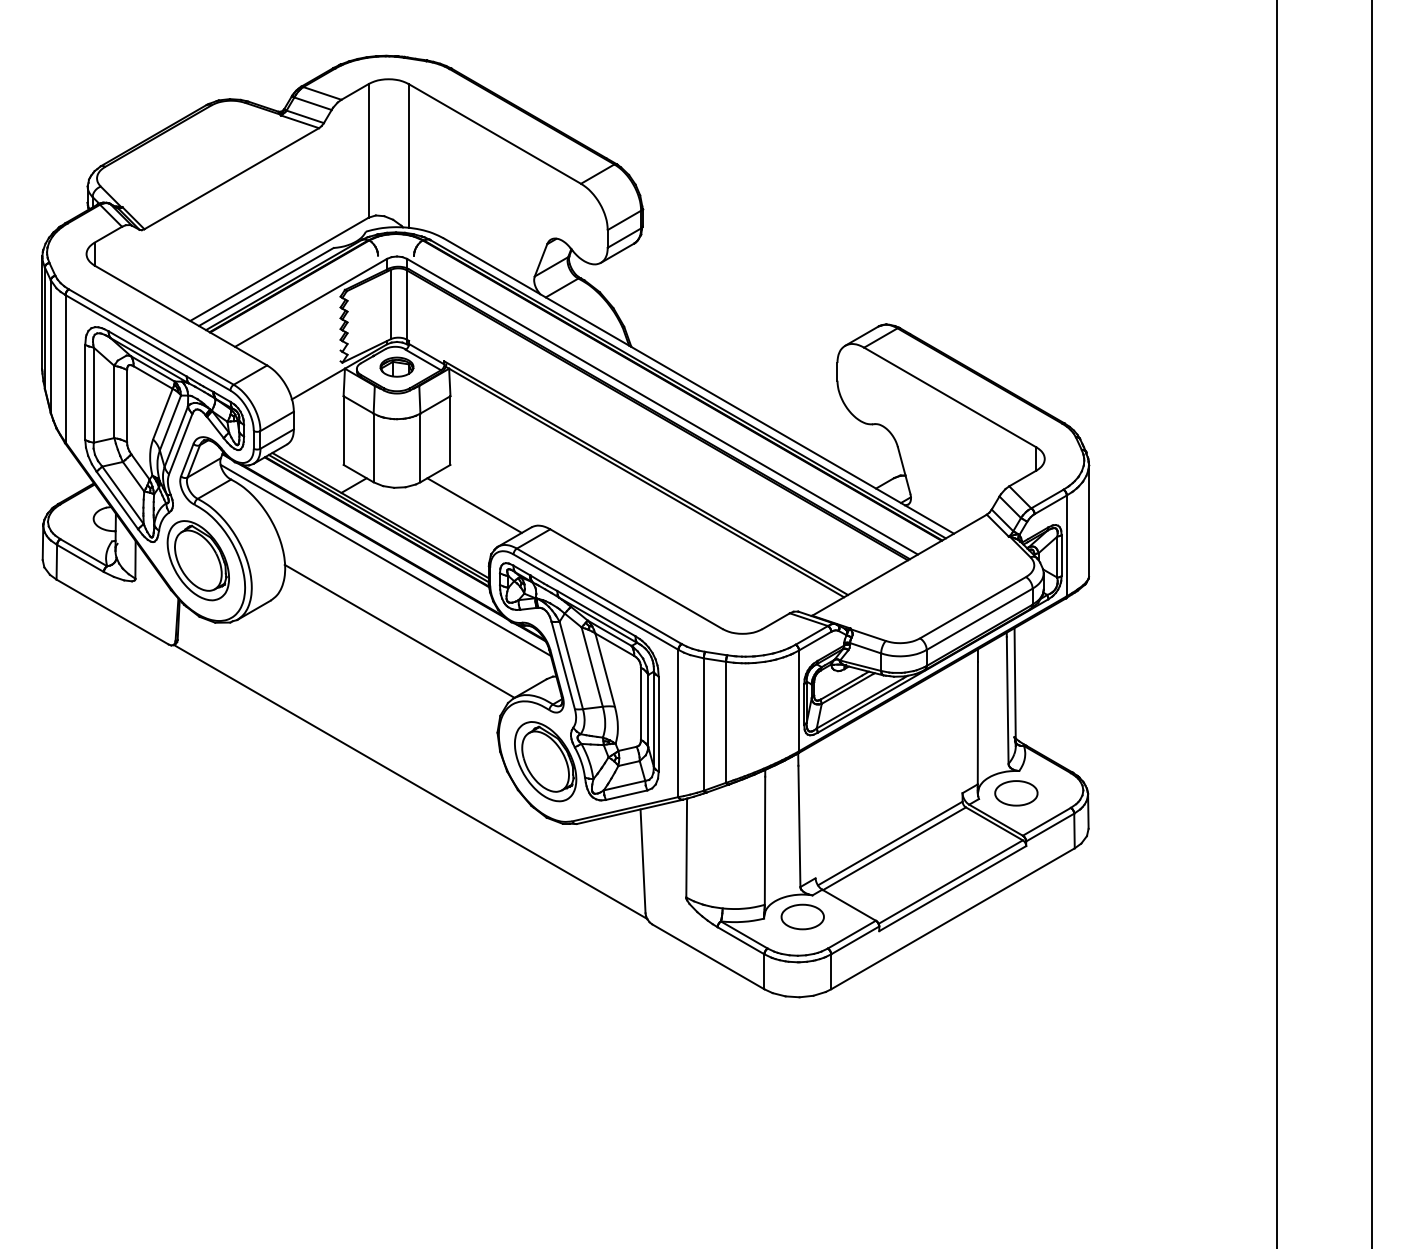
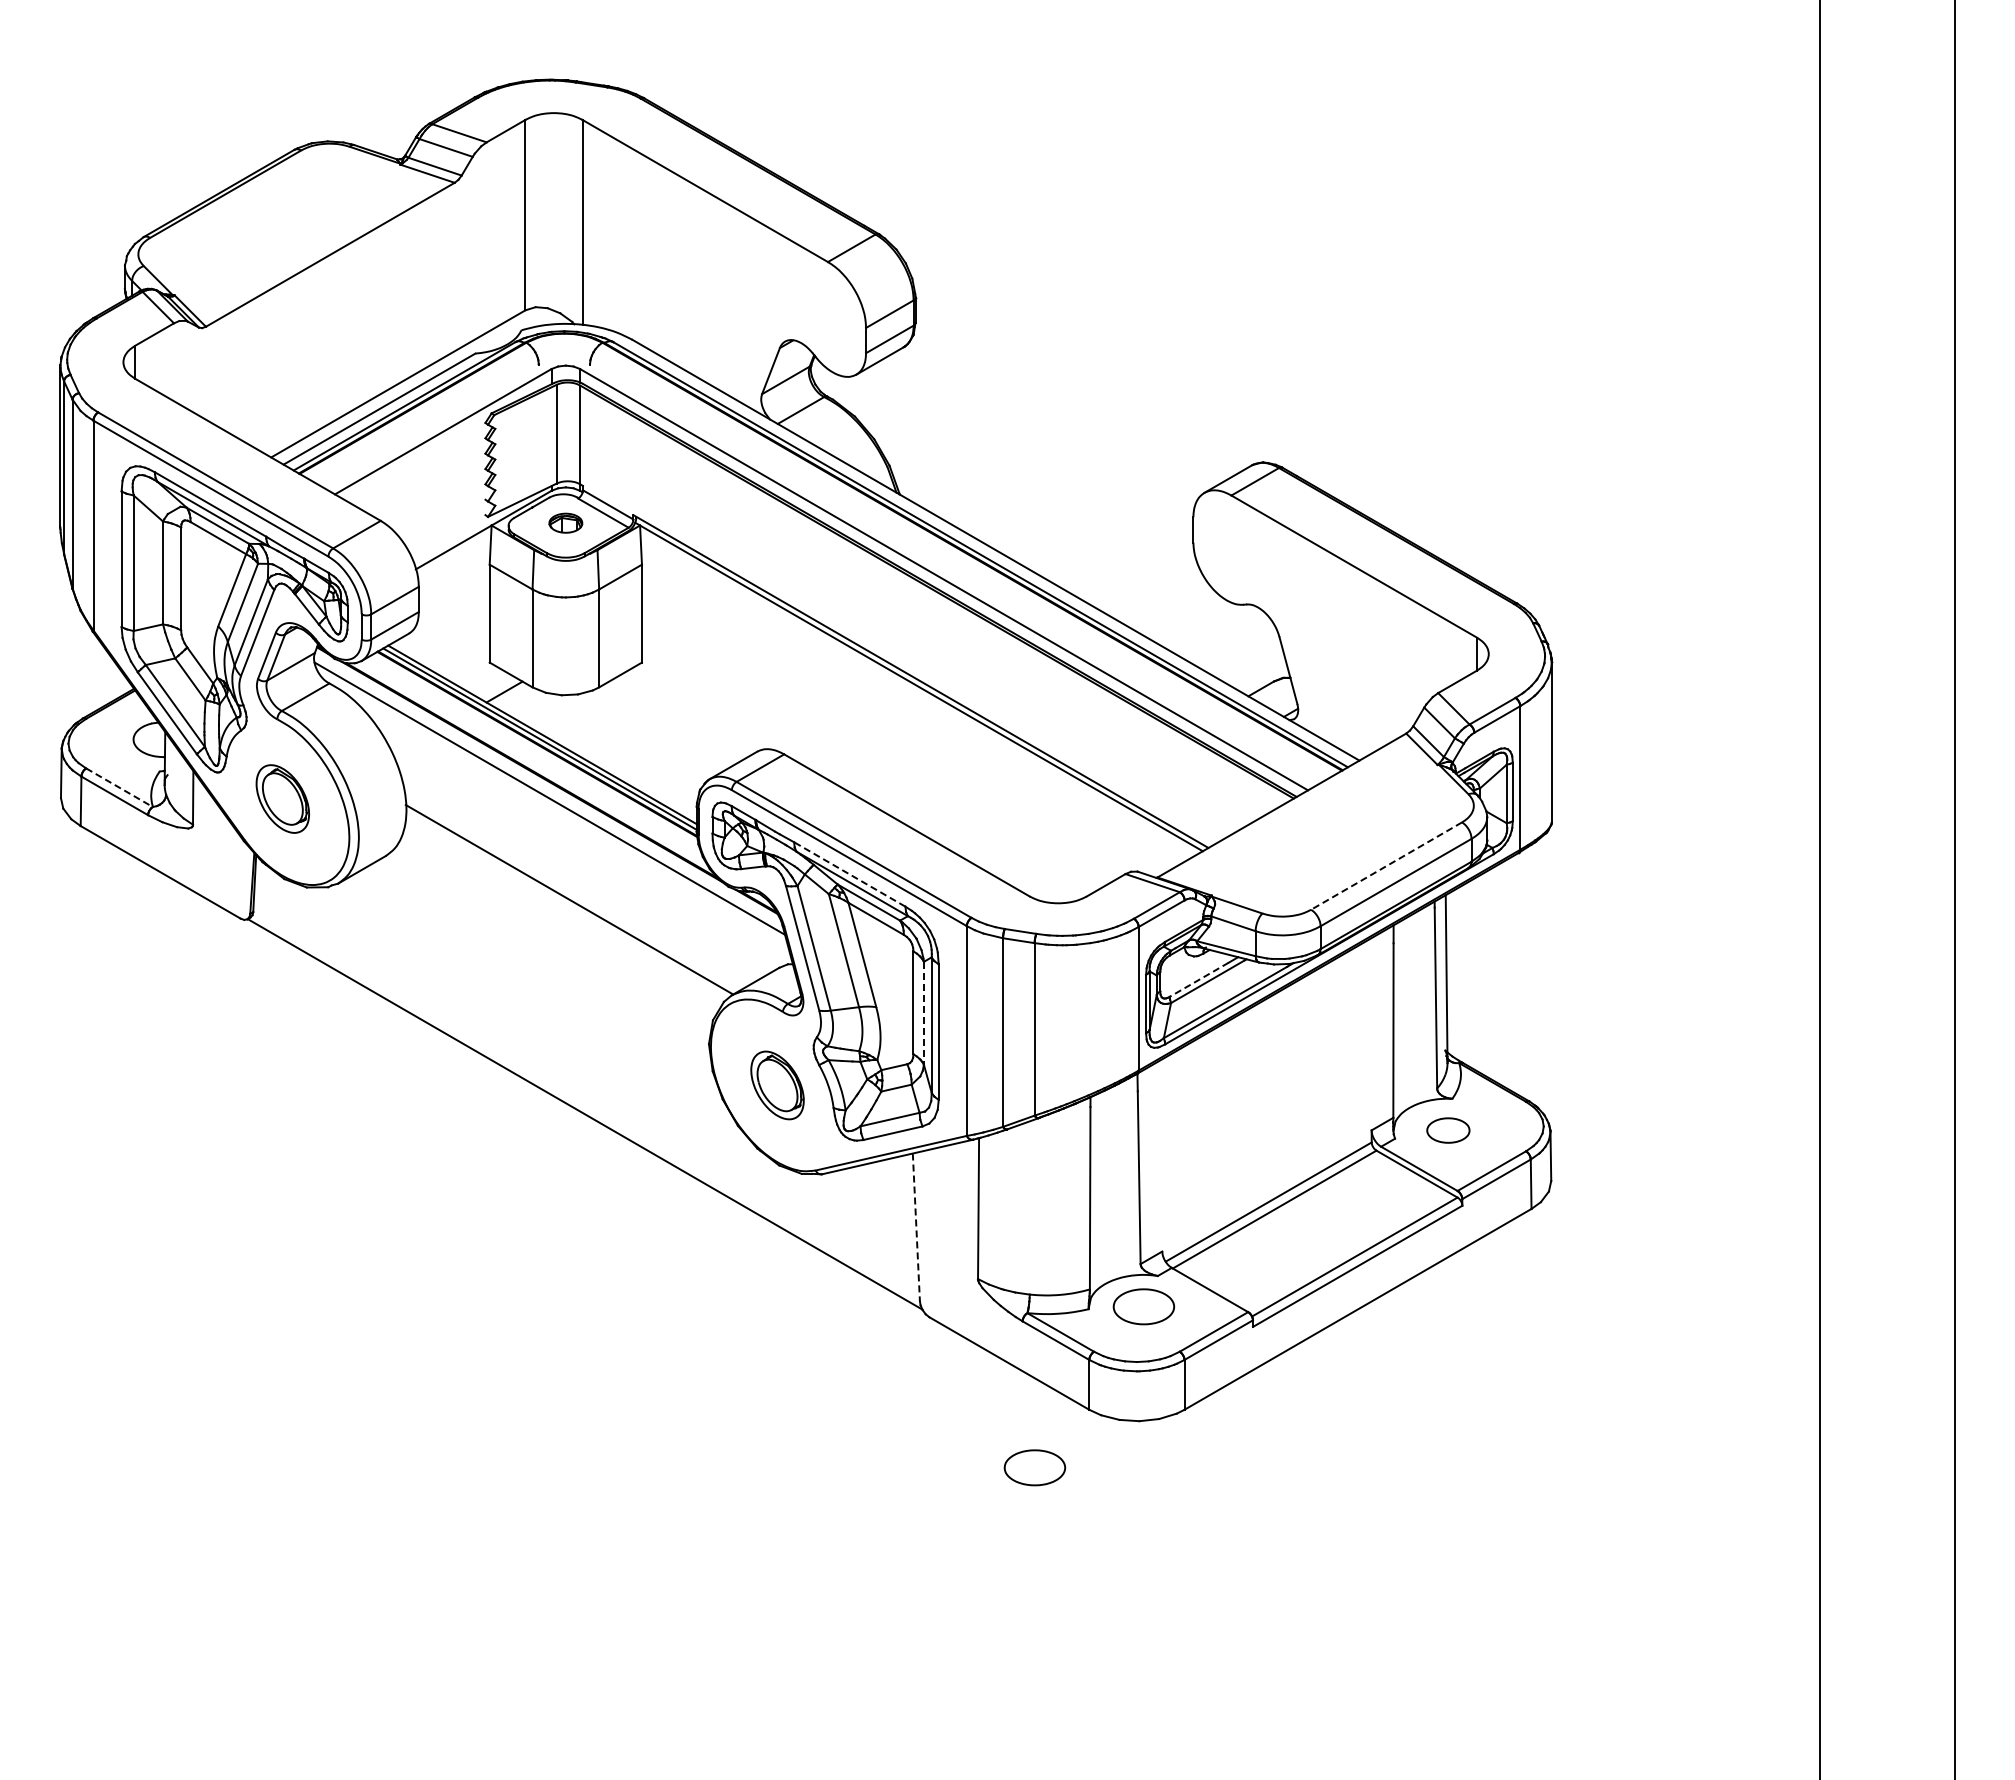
part: (396, 366) -> (565, 522), size x0.7
line: (474, 505) -> (676, 720), removed
line: (83, 552) -> (119, 787), solid -> dashed
part: (198, 560) -> (282, 798), size x0.6
line: (972, 608) -> (1386, 866), solid -> dashed
line: (596, 613) -> (849, 874), solid -> dashed
line: (841, 688) -> (1198, 980), solid -> dashed
line: (648, 711) -> (923, 1013), solid -> dashed
part: (545, 761) -> (777, 1085), size x0.6
part: (1016, 793) -> (1448, 1130), size x0.7
line: (643, 861) -> (916, 1227), solid -> dashed
part: (725, 1029) -> (1034, 1467), added

